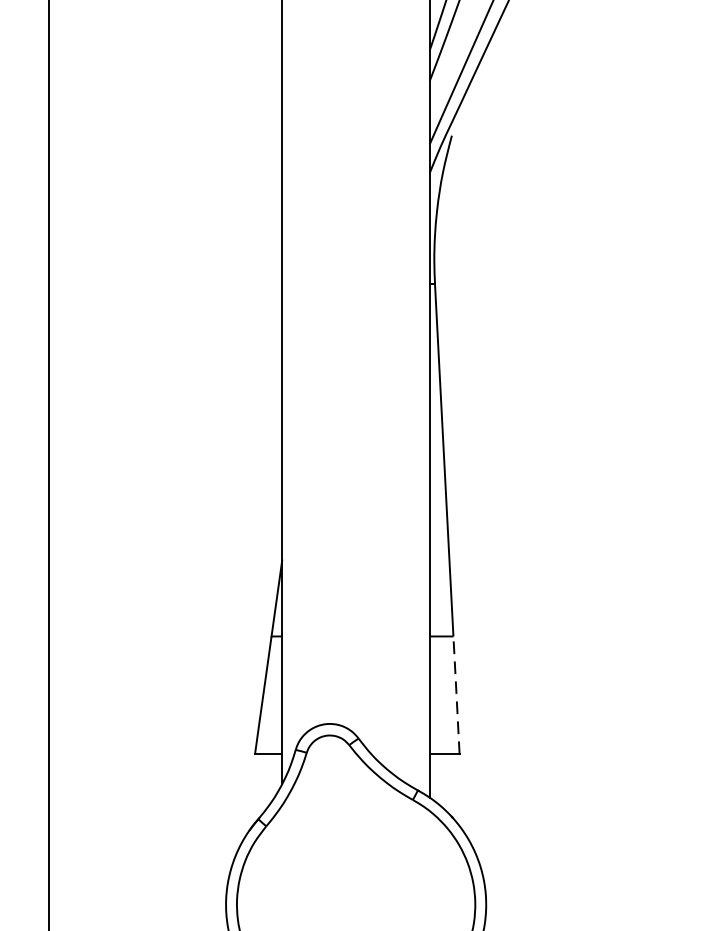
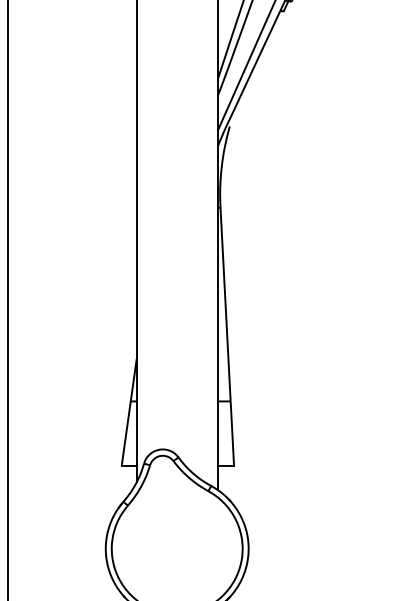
line: (456, 693) -> (232, 432), dashed -> solid

